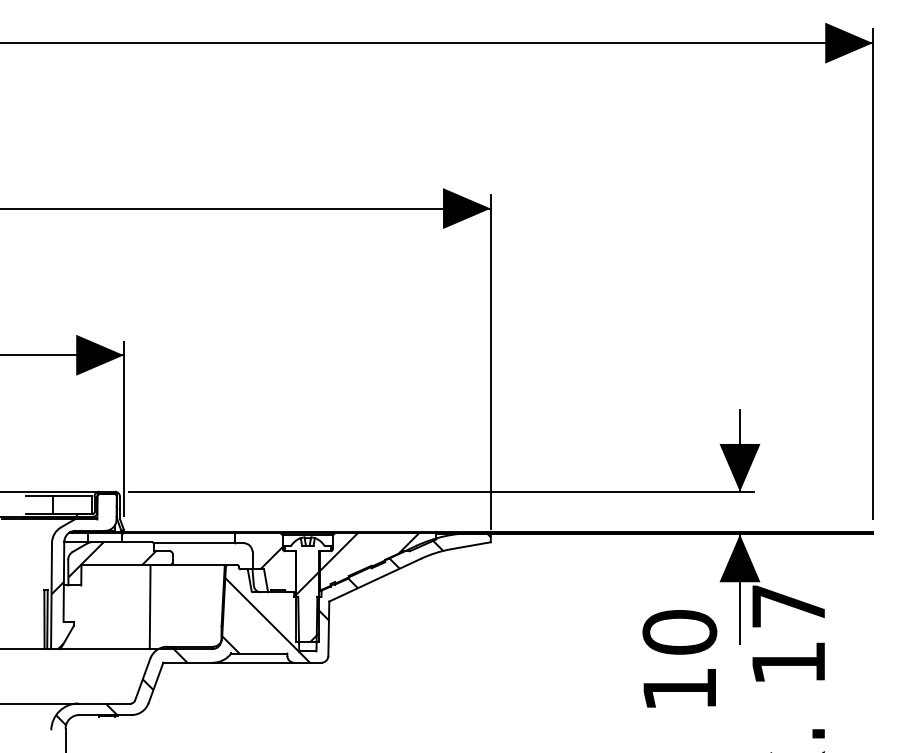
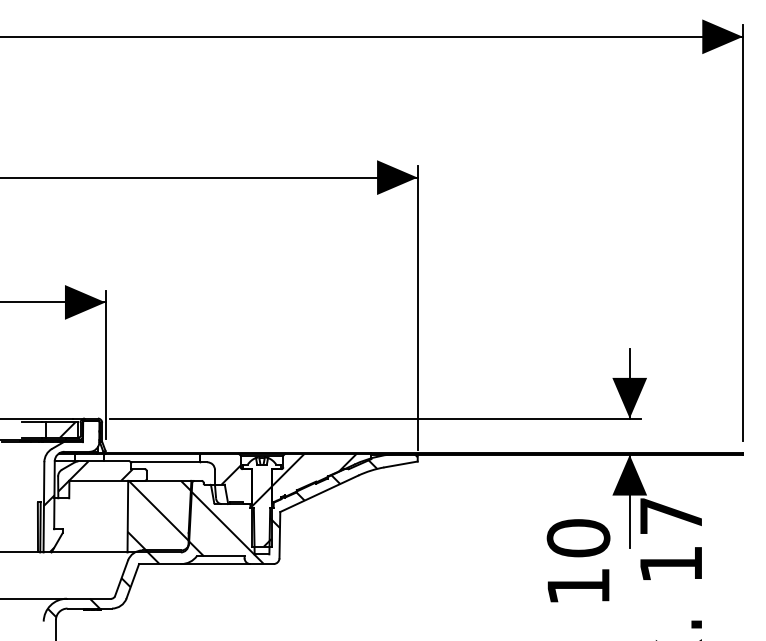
hatch: (79, 505) -> (67, 430), added
hatch: (186, 606) -> (158, 516), added

